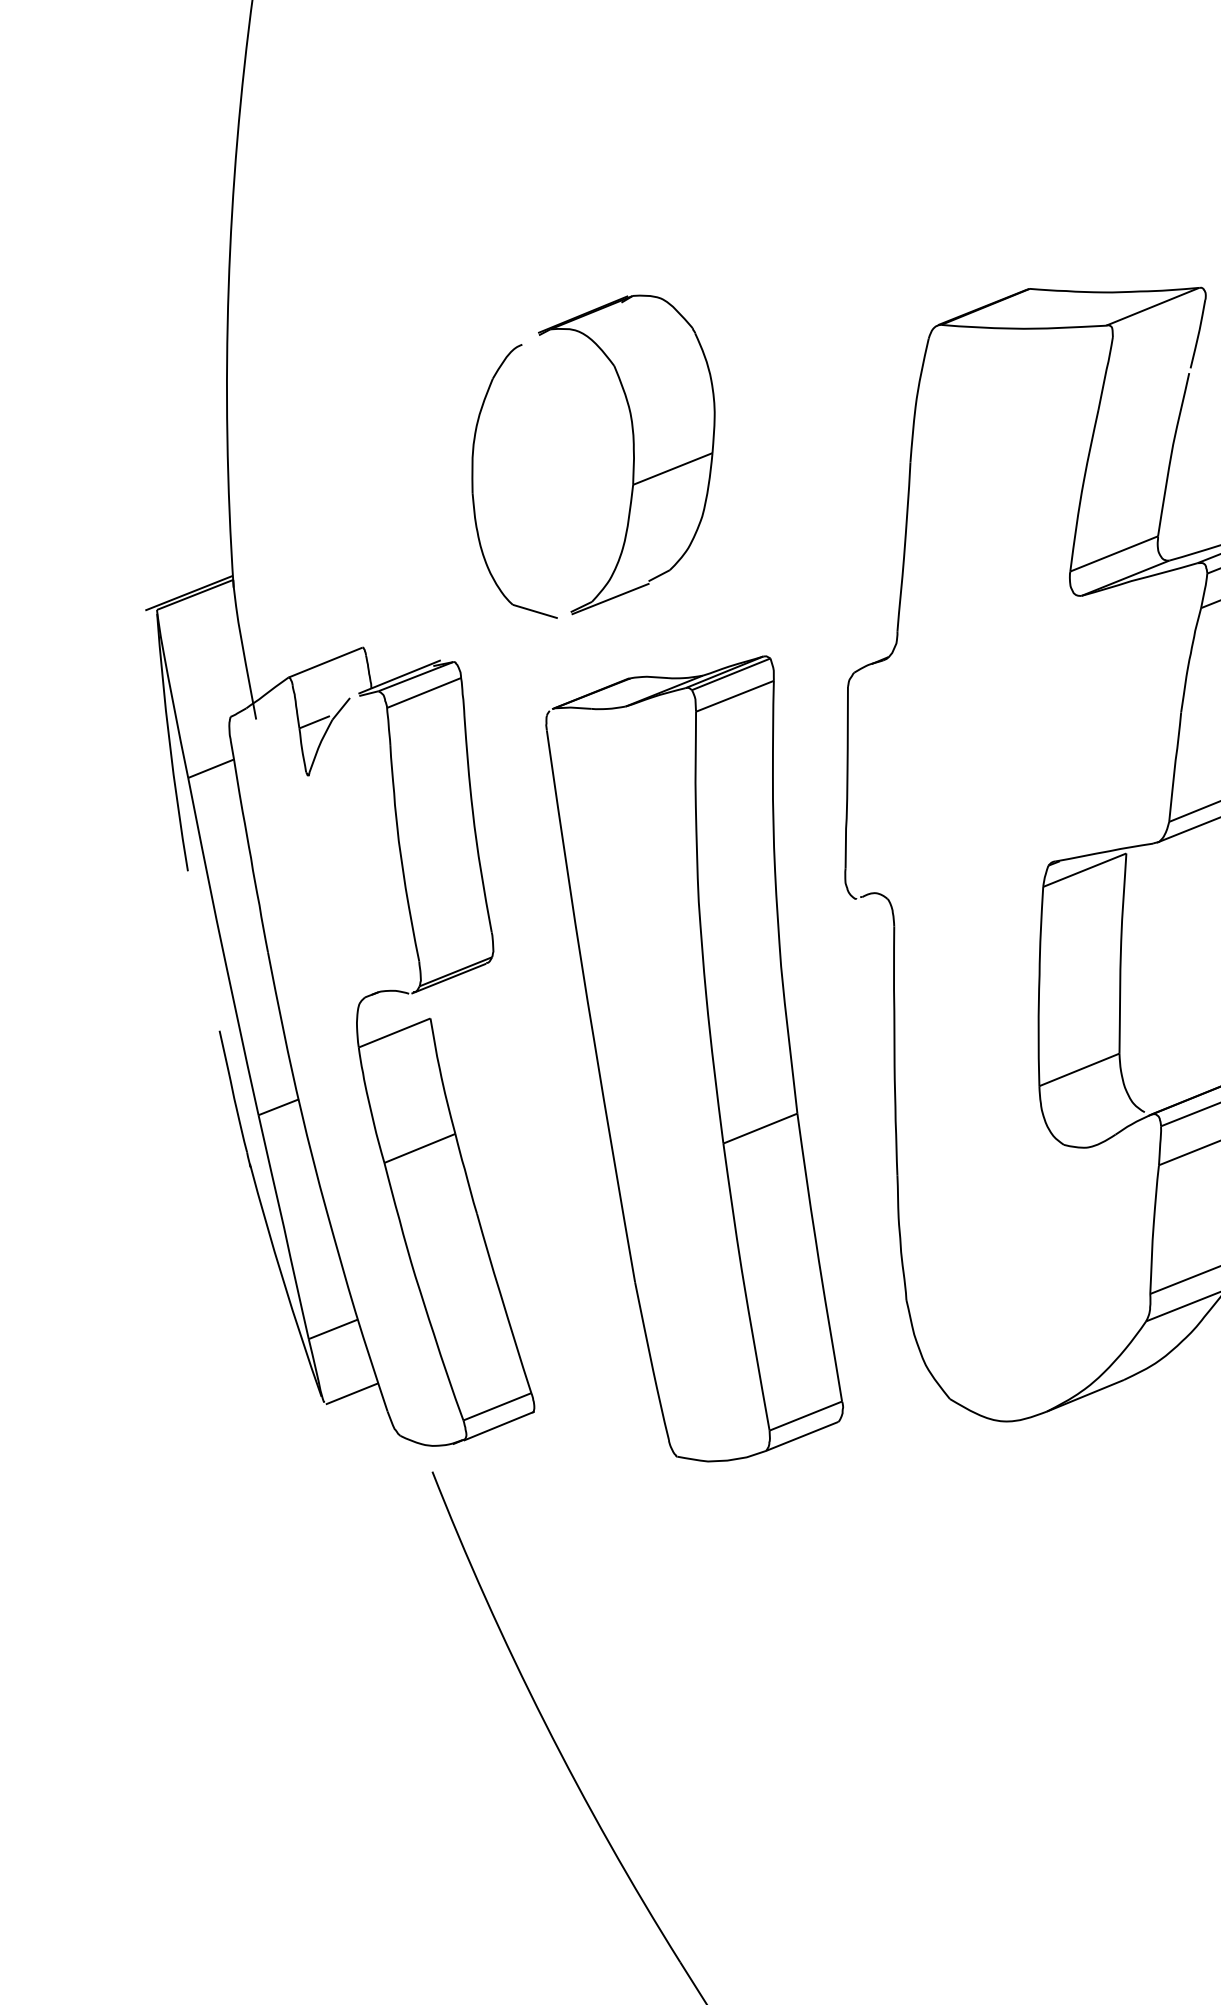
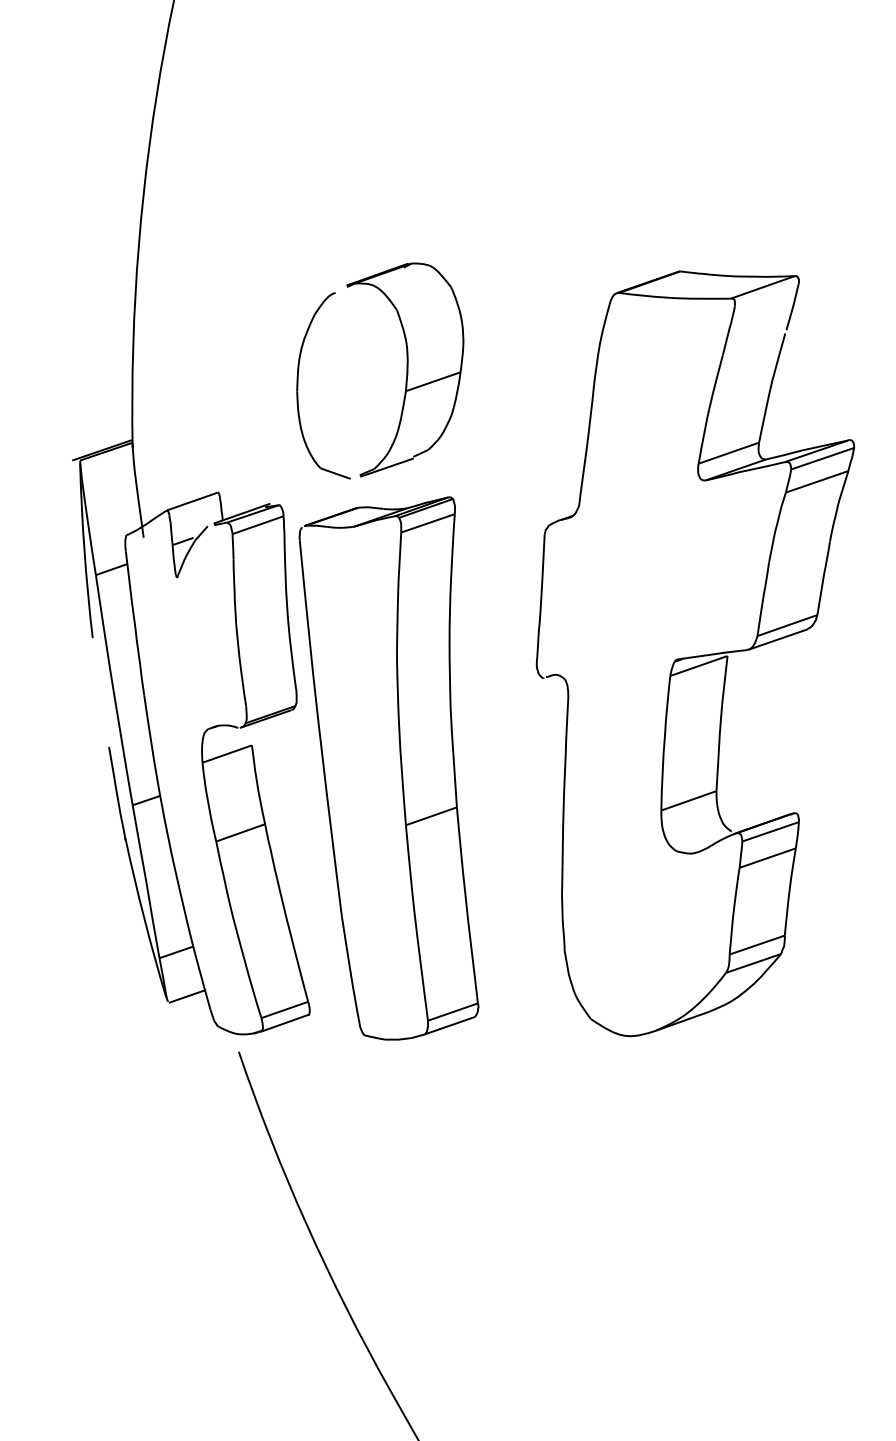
part: (711, 1060) -> (400, 768), moved

